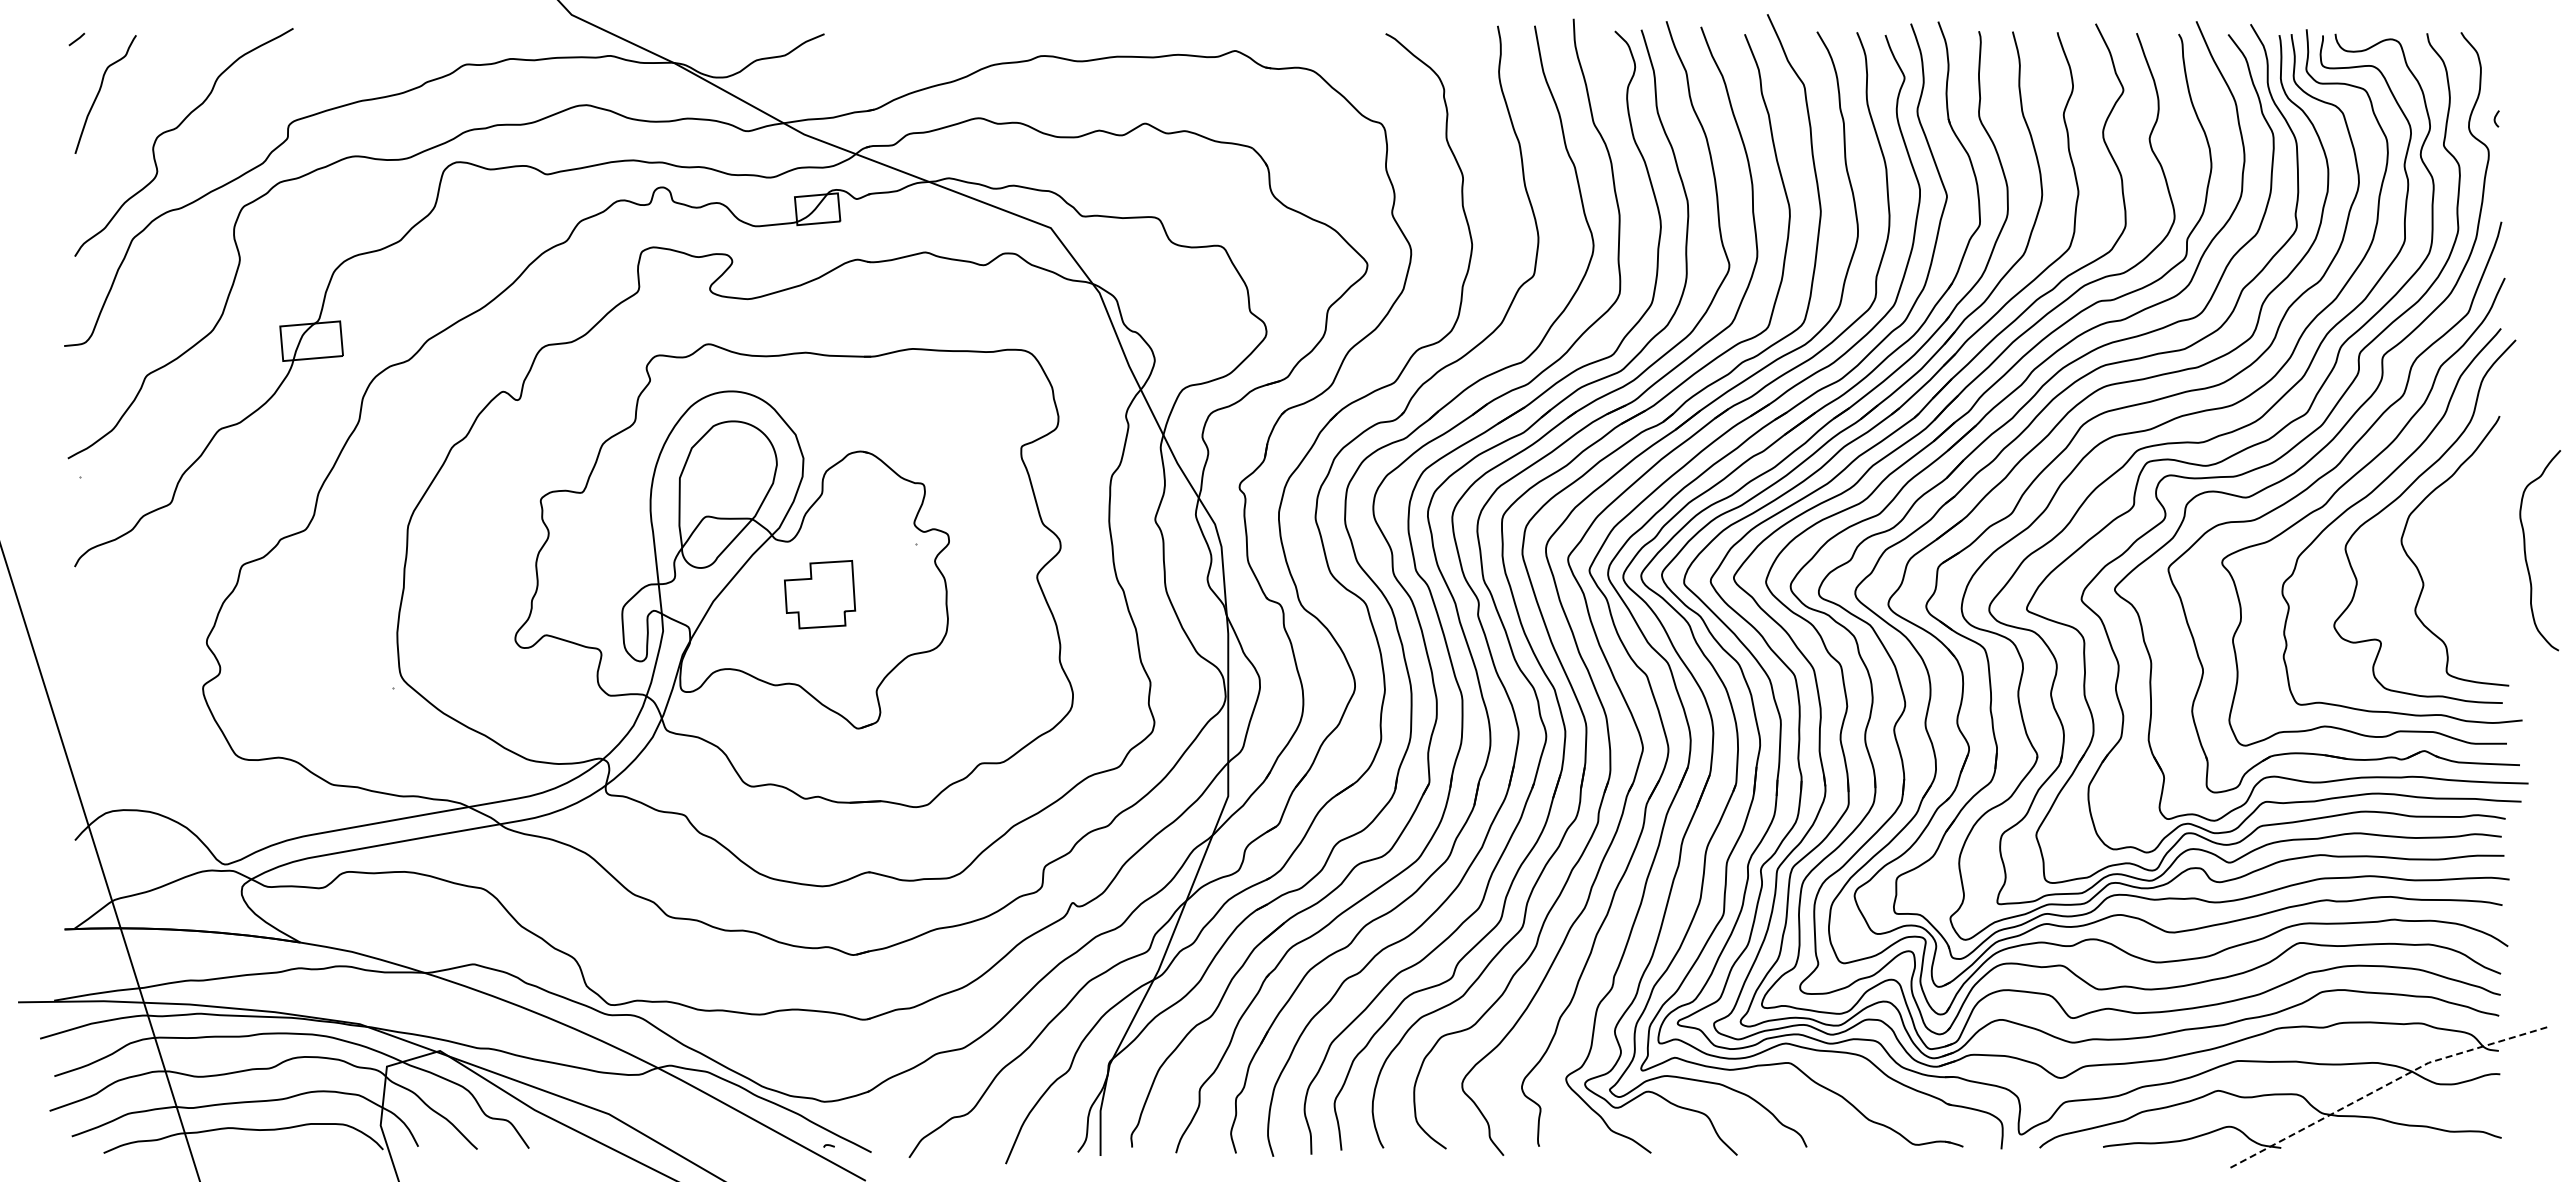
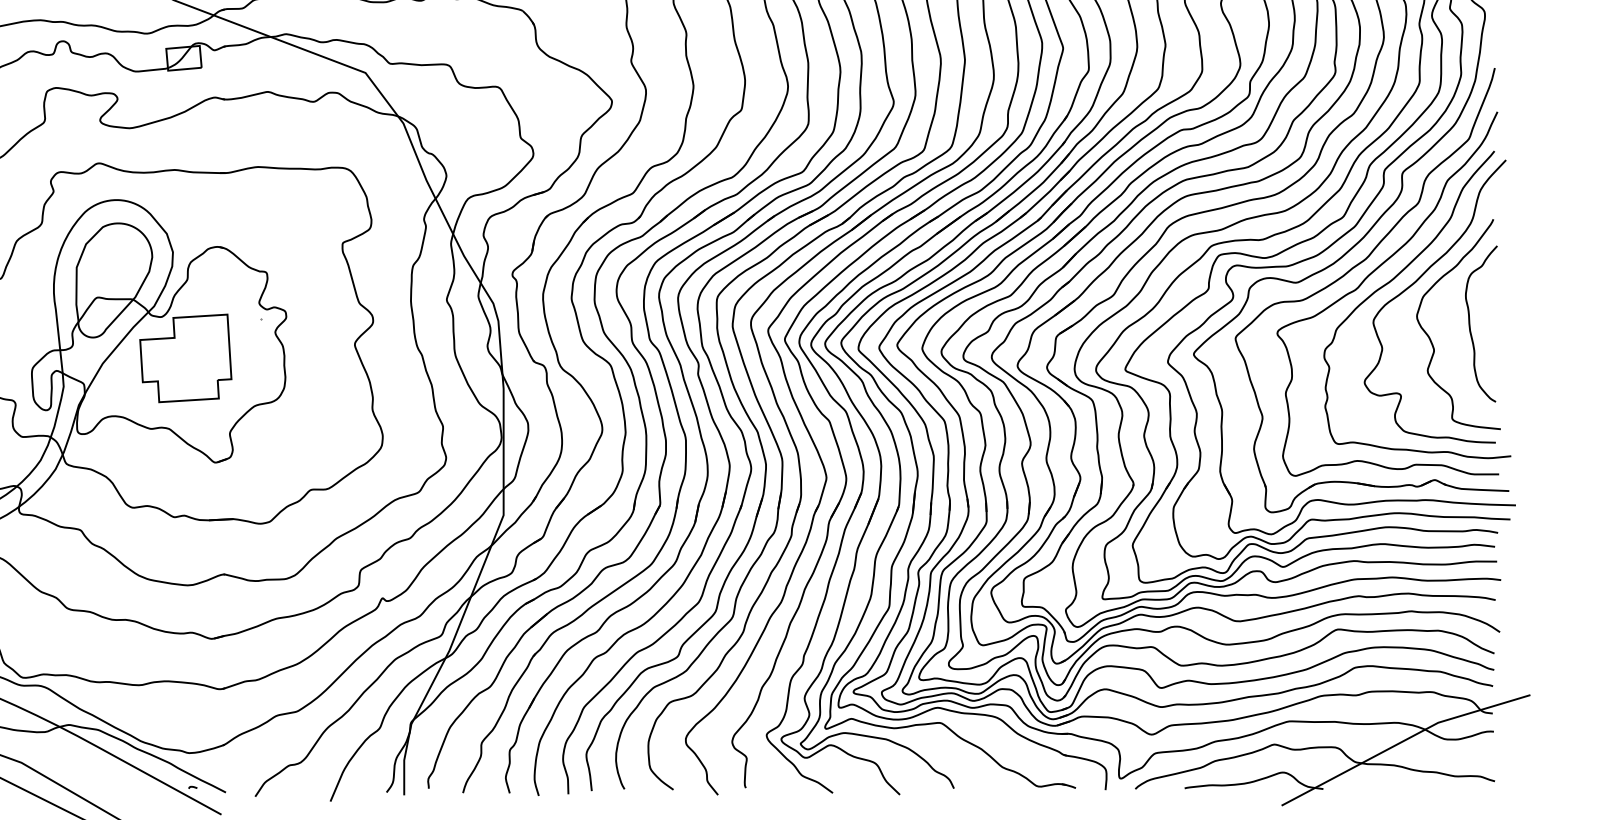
curve: (2526, 554) -> (1470, 327), moved
part: (819, 594) -> (185, 358), size x1.67
line: (2382, 1087) -> (1402, 741), dashed -> solid

